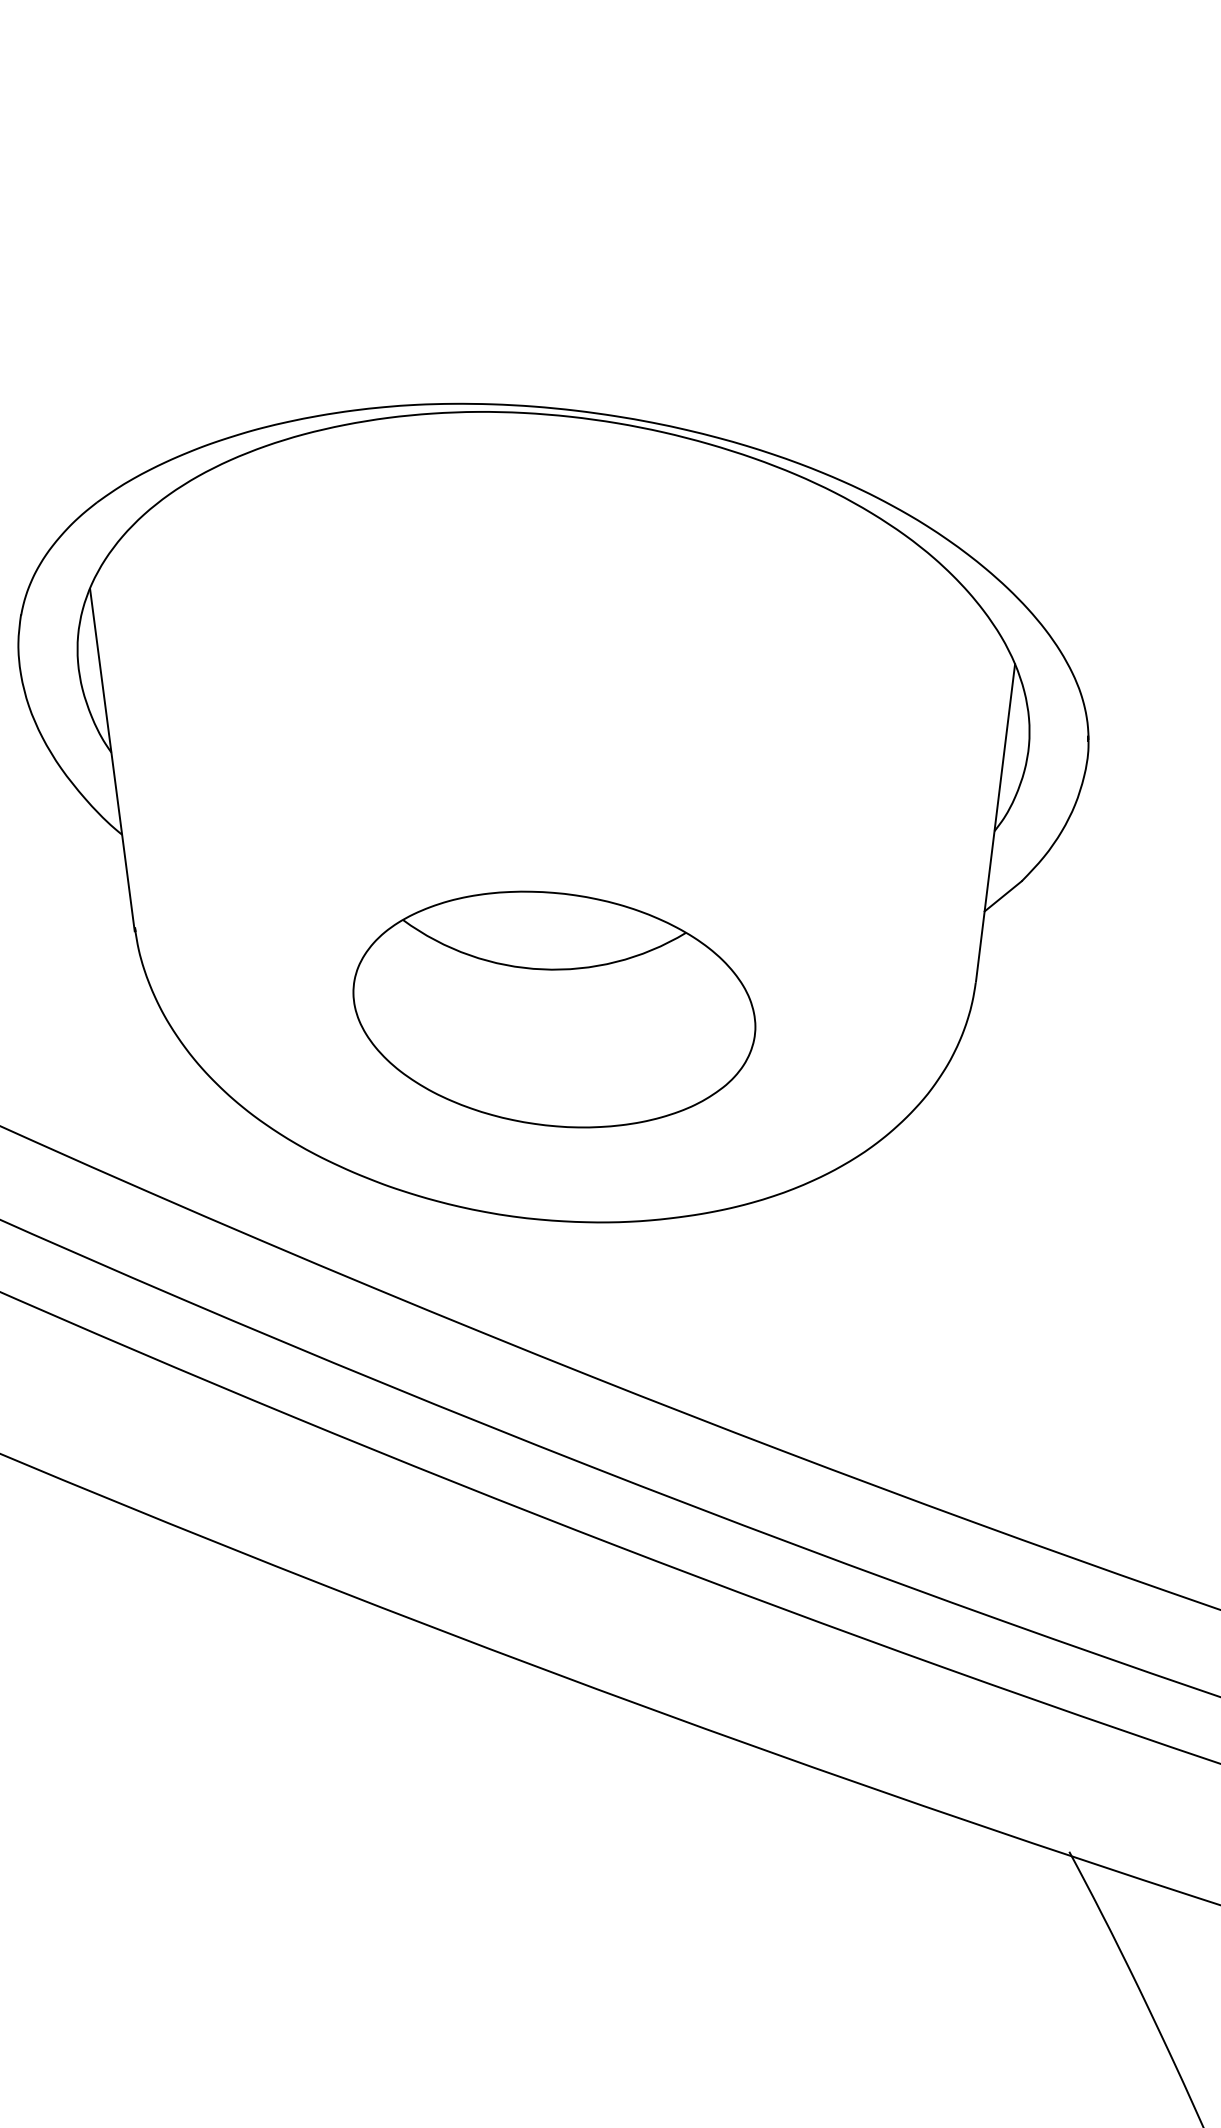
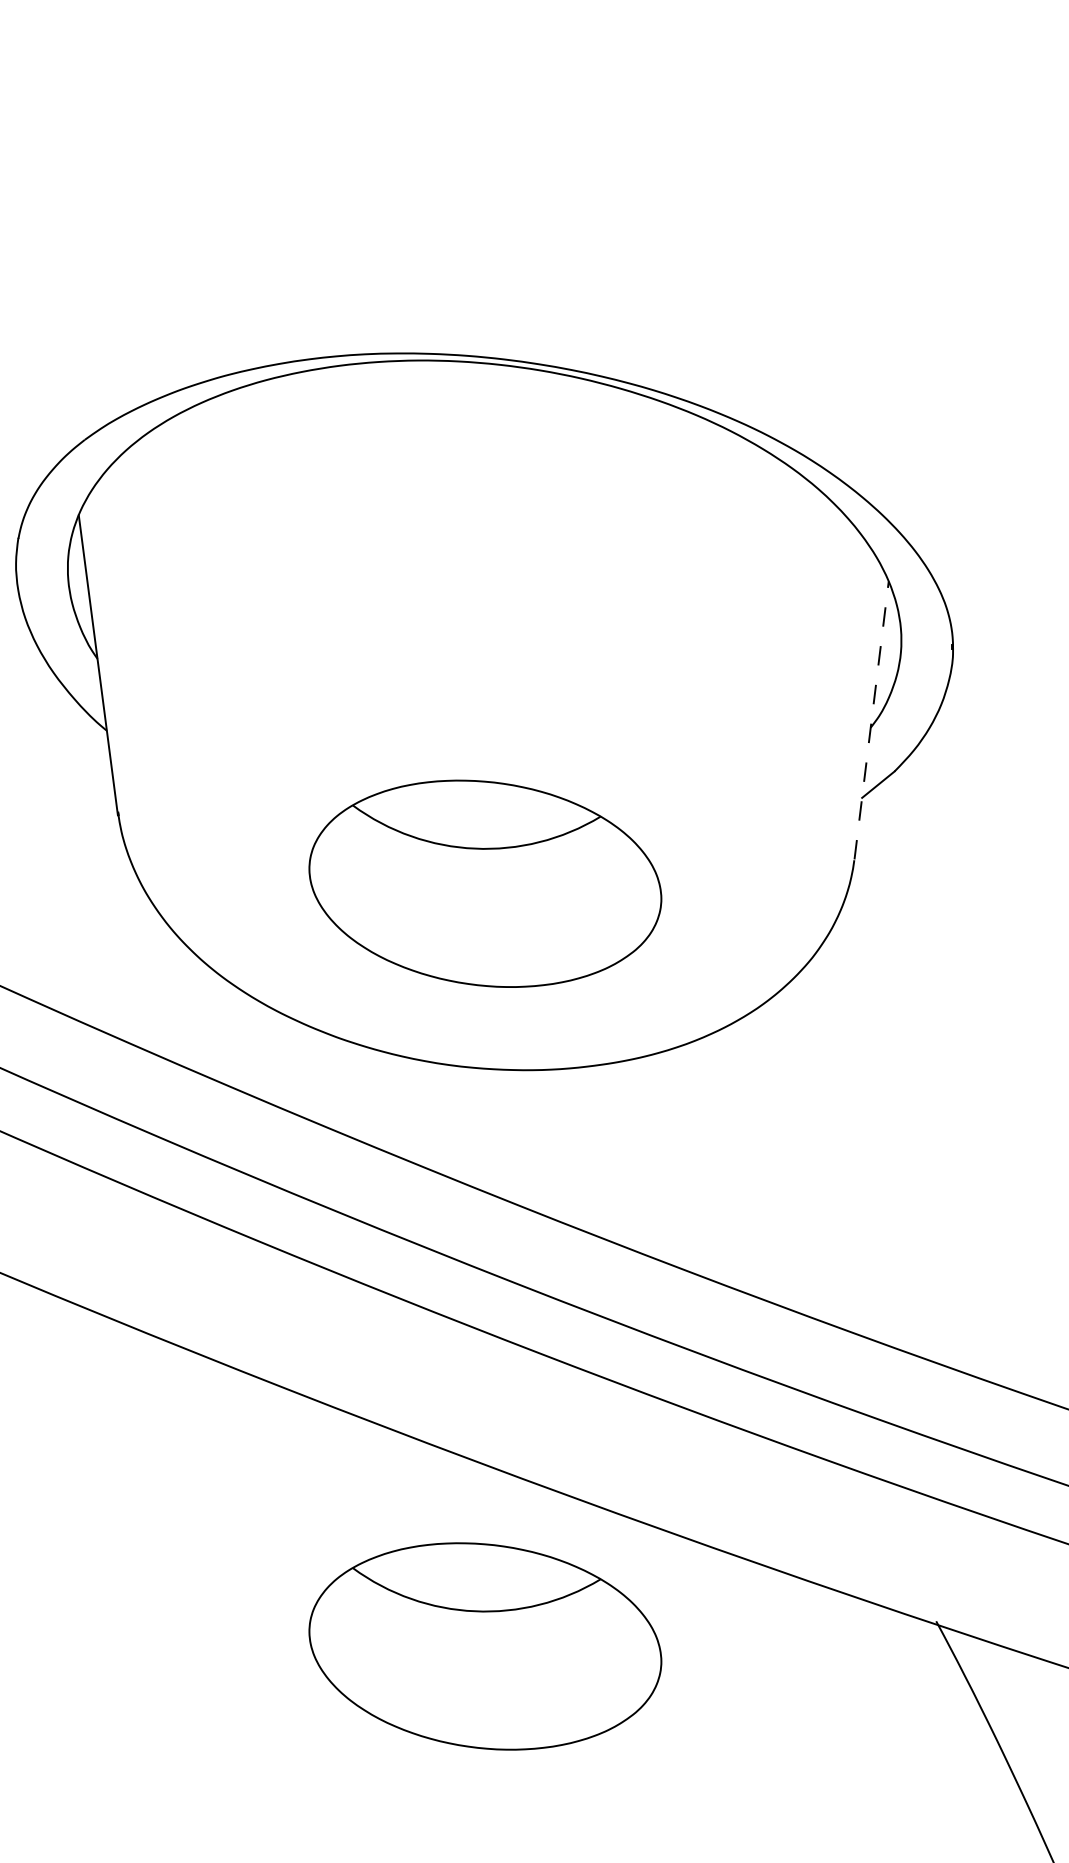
line: (995, 823) -> (871, 720), solid -> dashed
part: (554, 1880) -> (485, 1646), added

